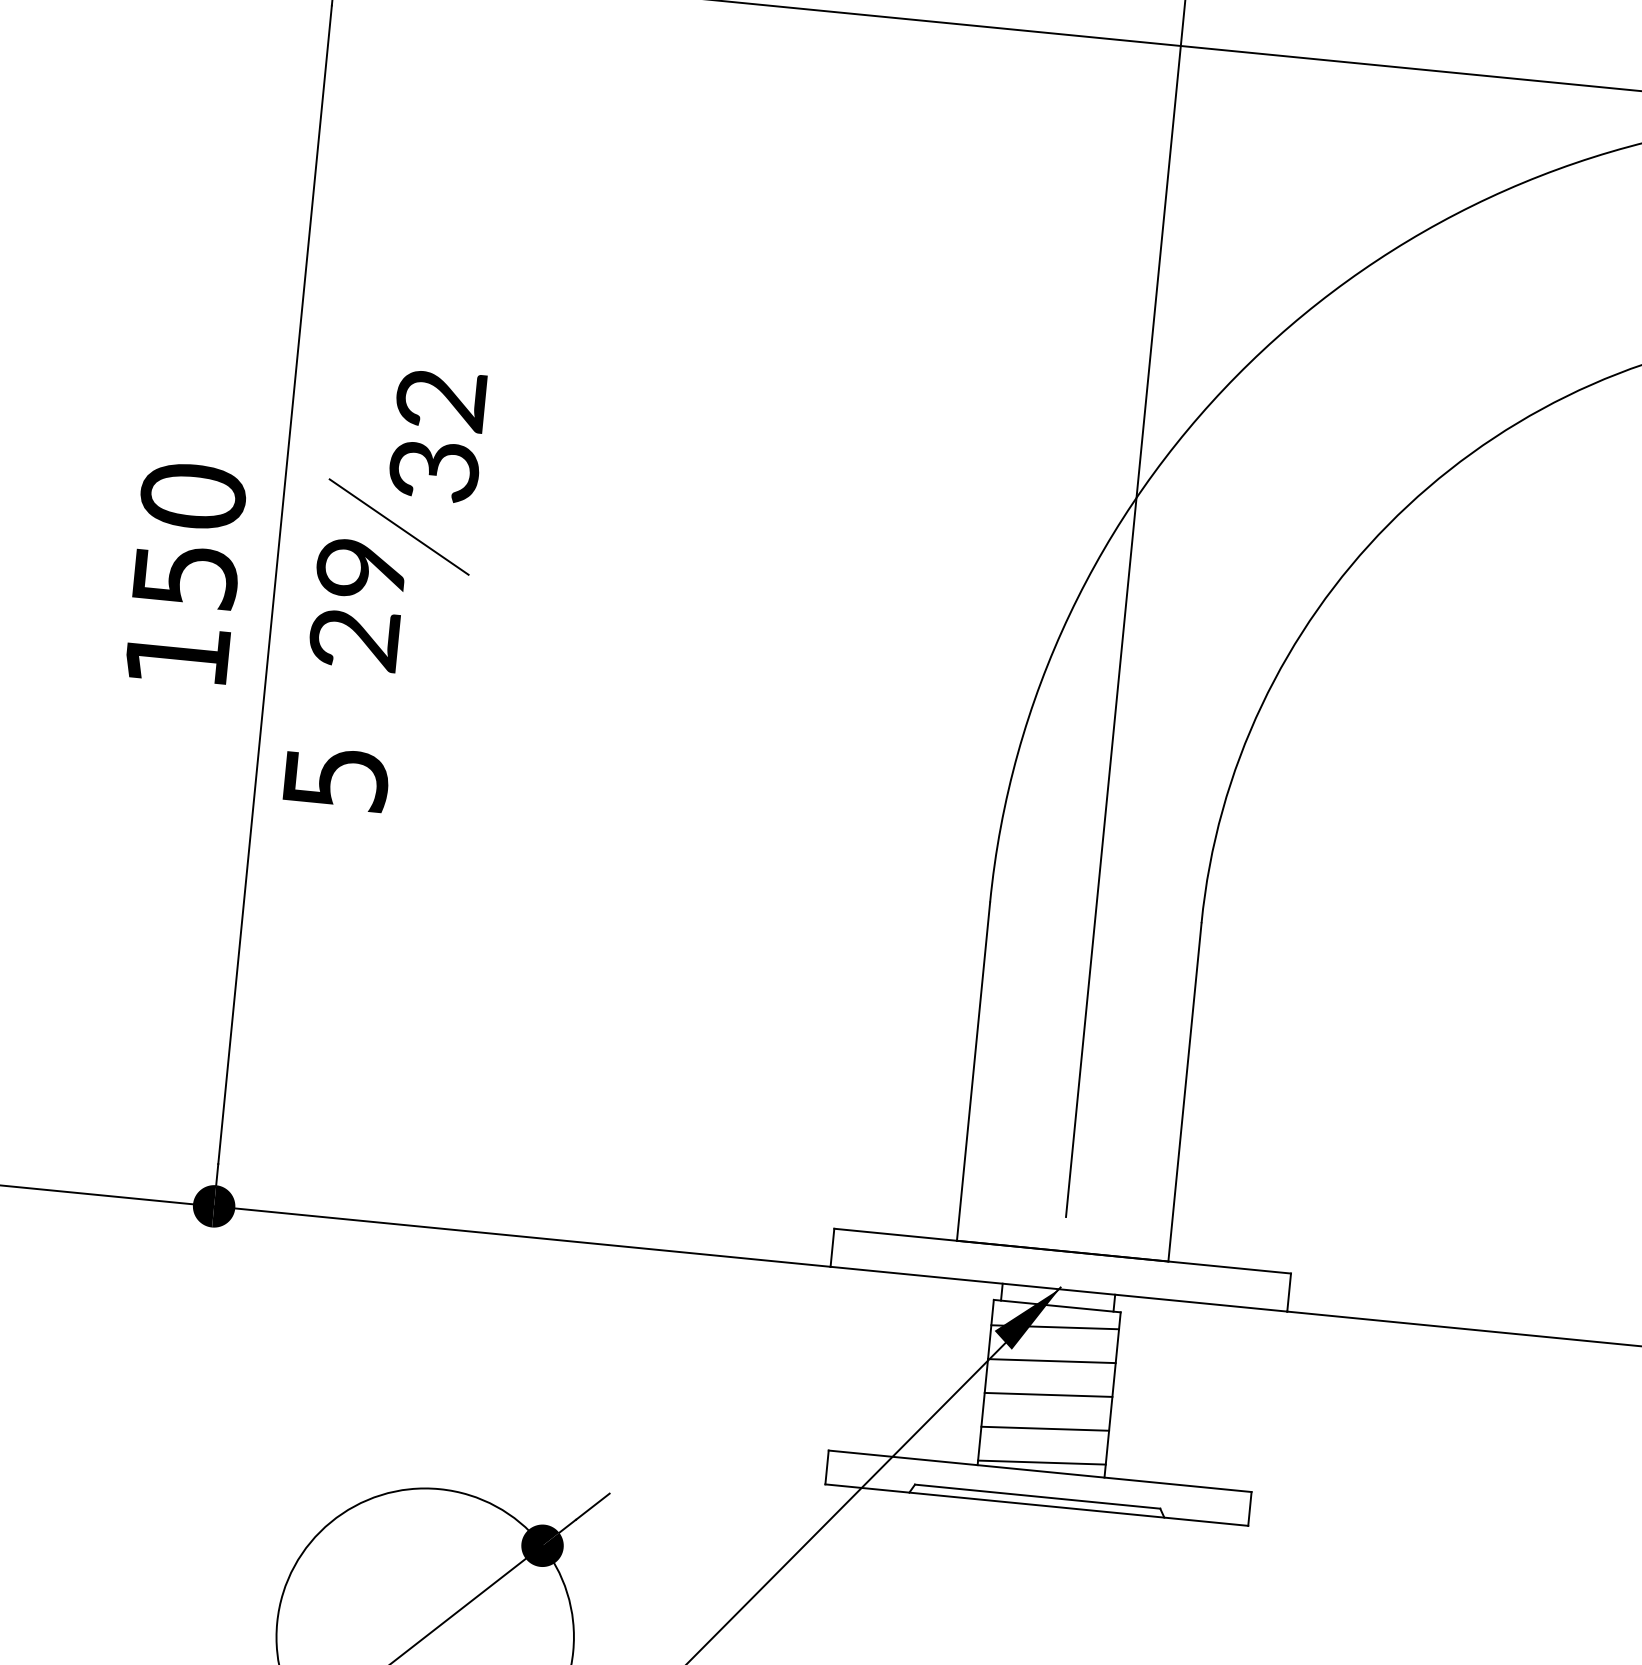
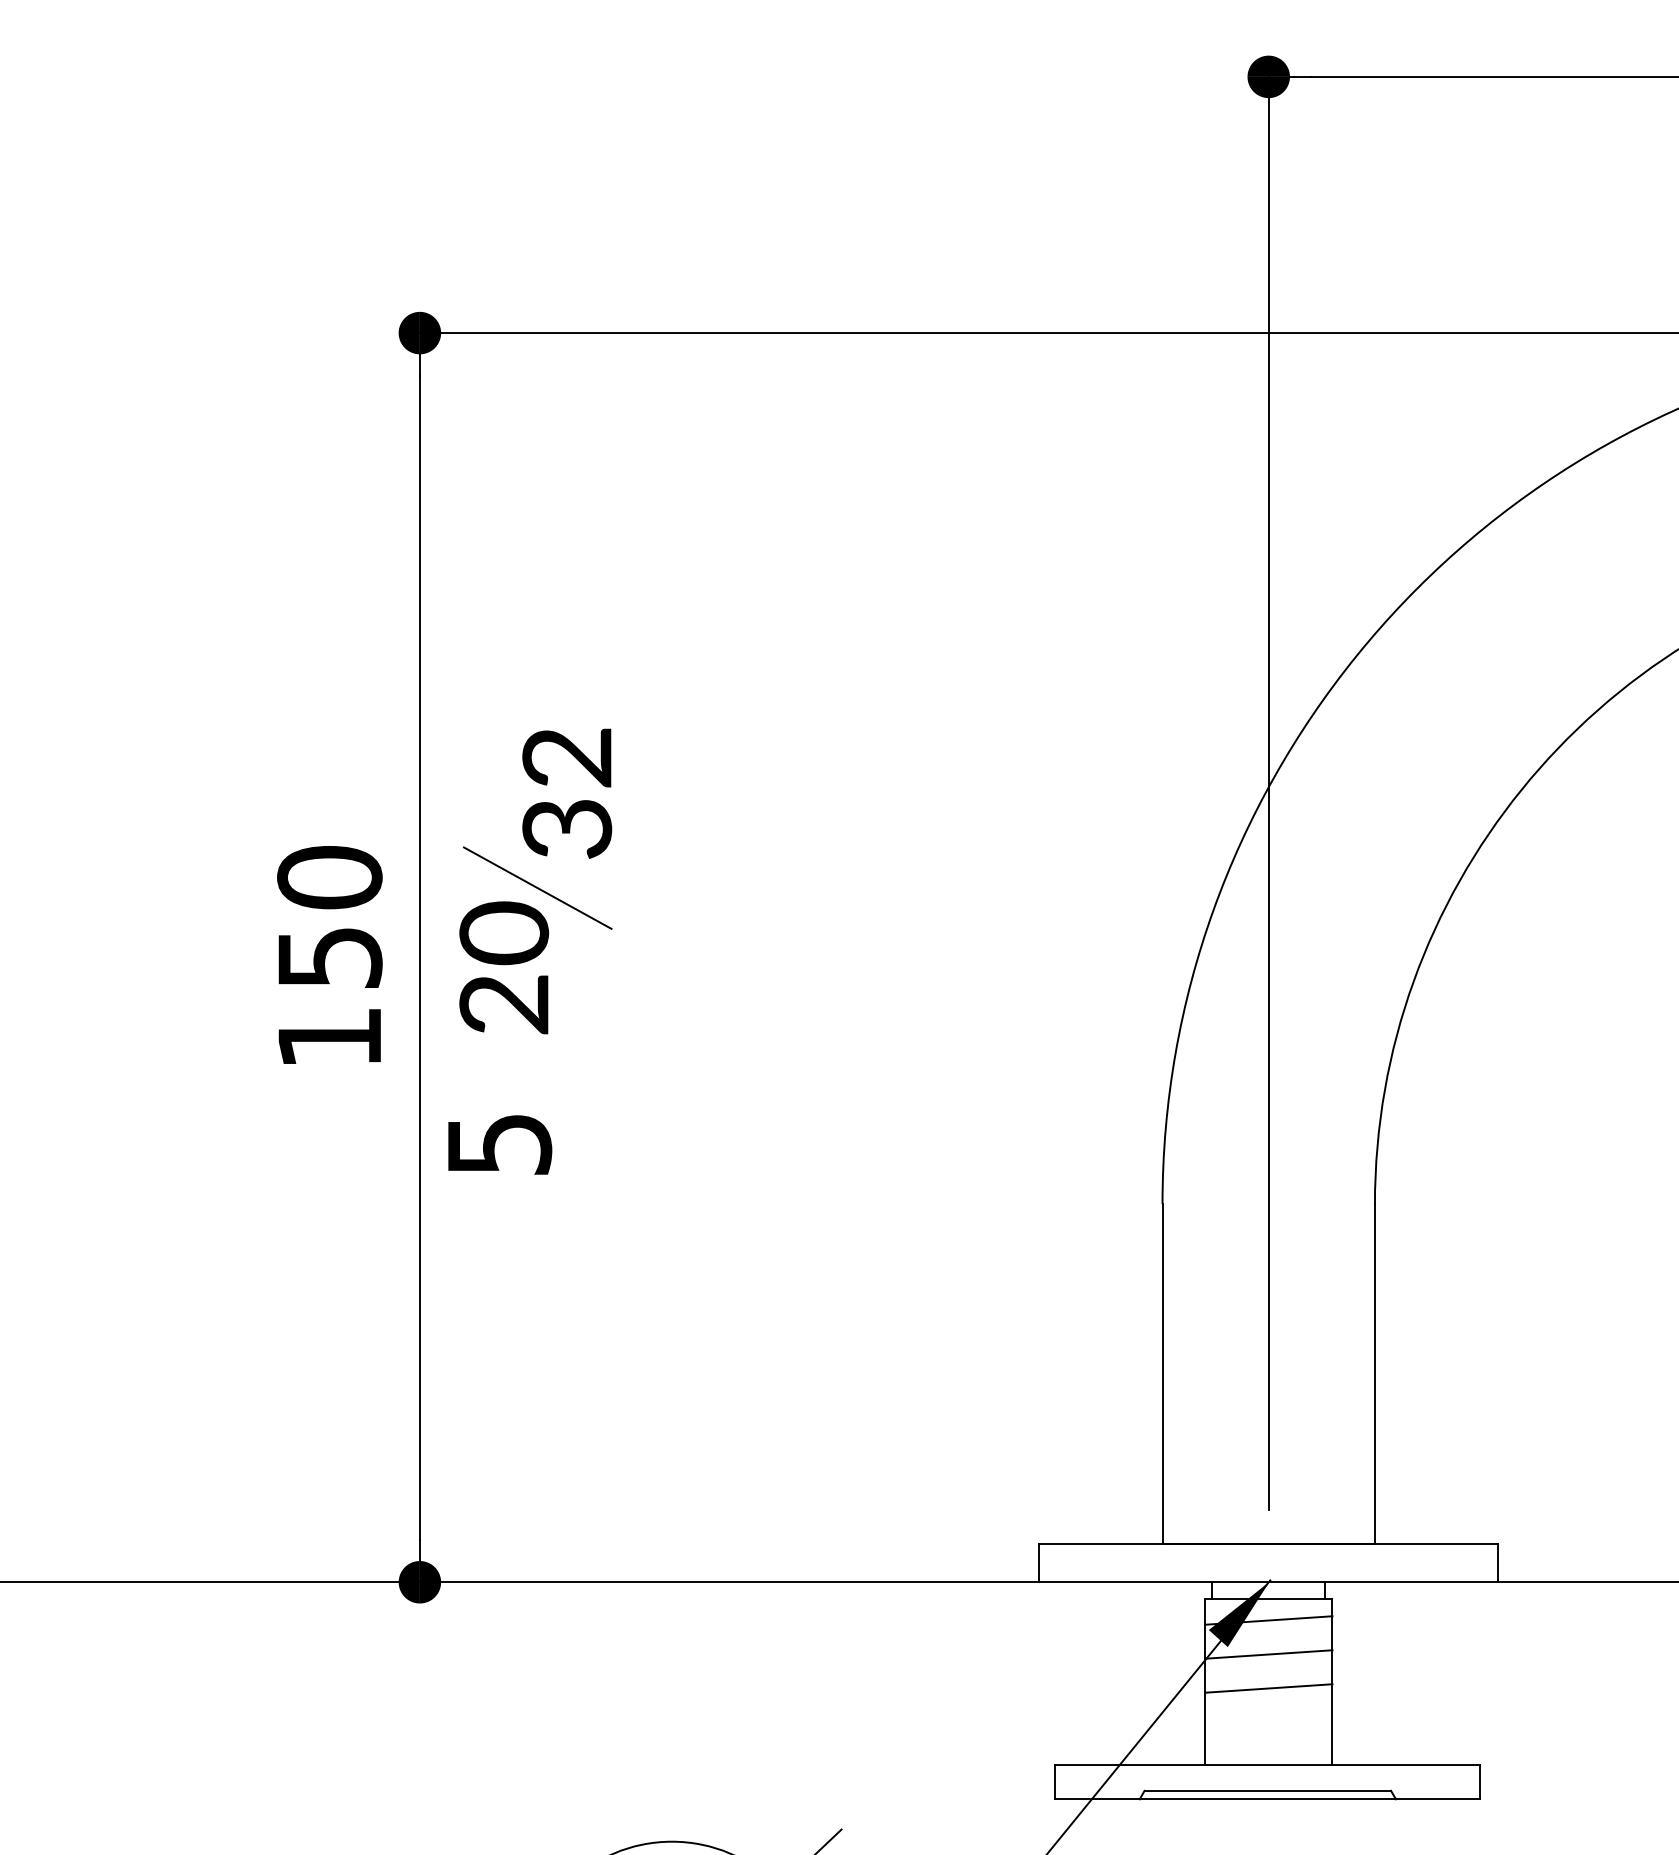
text: (361, 568) -> (504, 933), 29 -> 20
line: (1045, 1428) -> (1268, 1722), removed
line: (1041, 1462) -> (1268, 1756), removed

